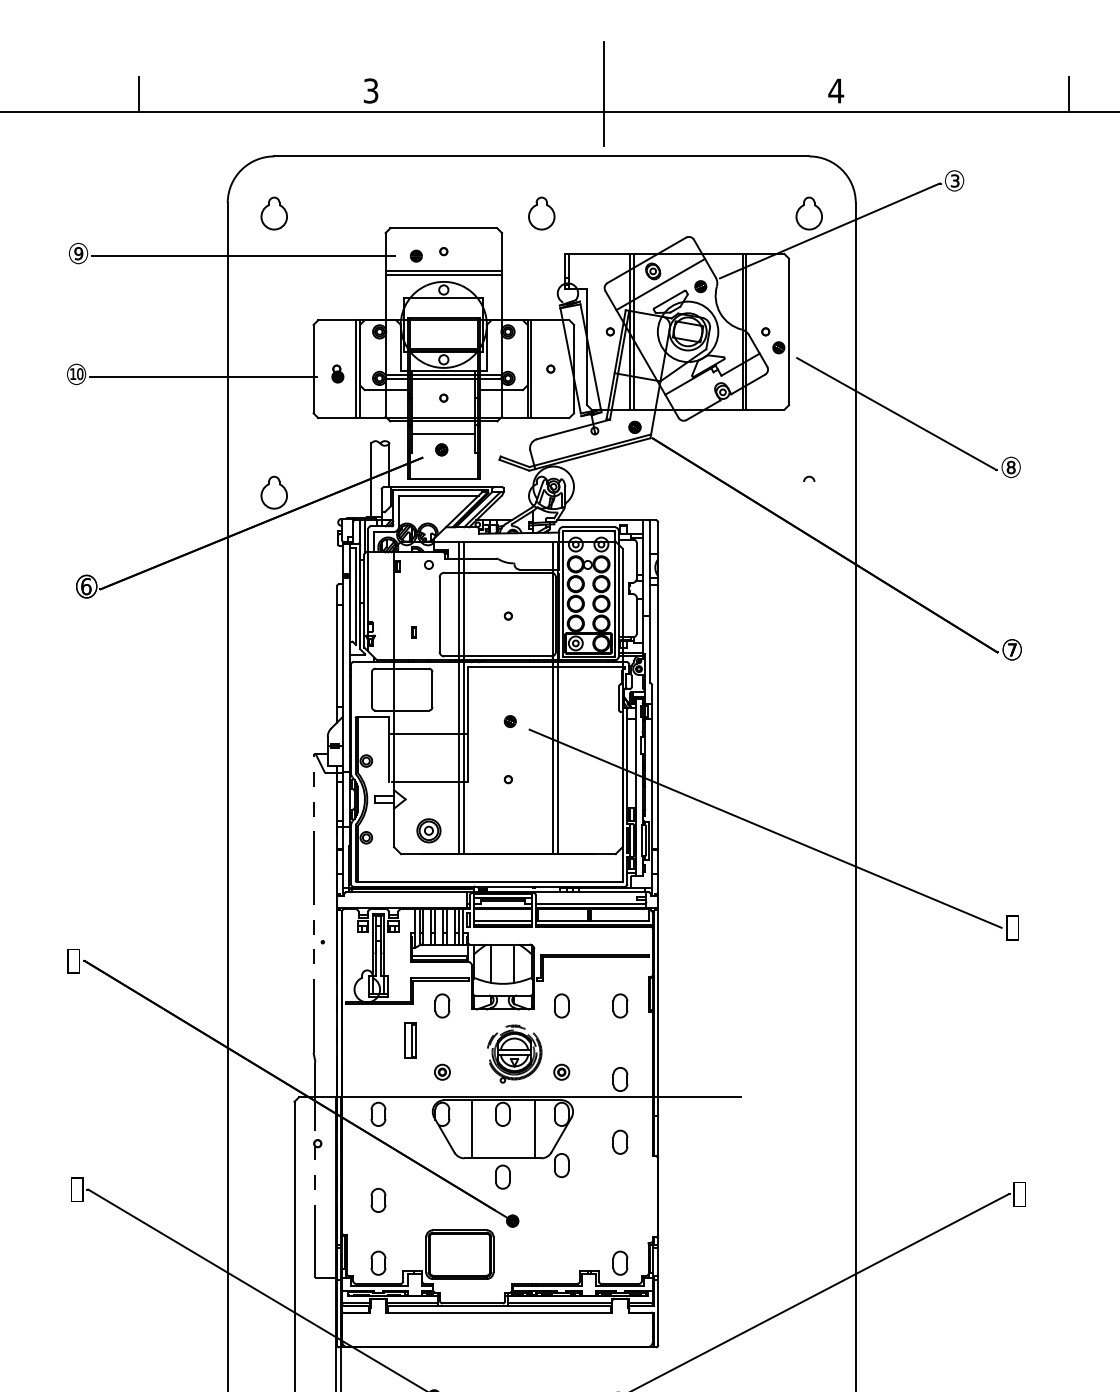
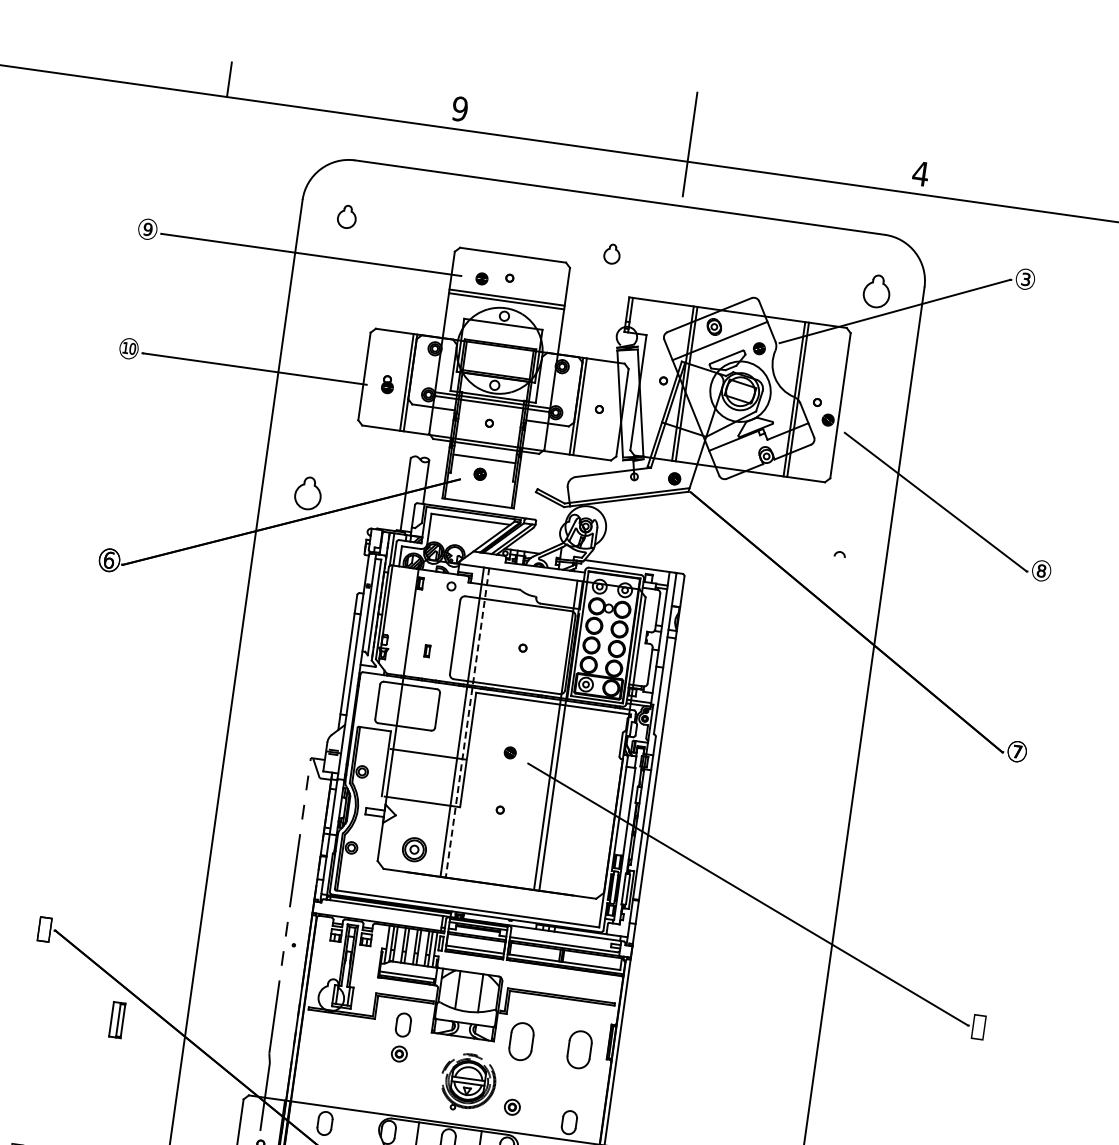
text: (370, 90) -> (459, 108), 3 -> 9
part: (273, 213) -> (346, 216), size x0.7
part: (541, 213) -> (611, 254), size x0.6
line: (463, 698) -> (467, 723), solid -> dashed
part: (561, 1005) -> (521, 1041), size x1.6
part: (620, 1005) -> (579, 1049), size x1.6
part: (410, 1040) -> (117, 1019), moved
part: (442, 1071) -> (399, 1053), moved

